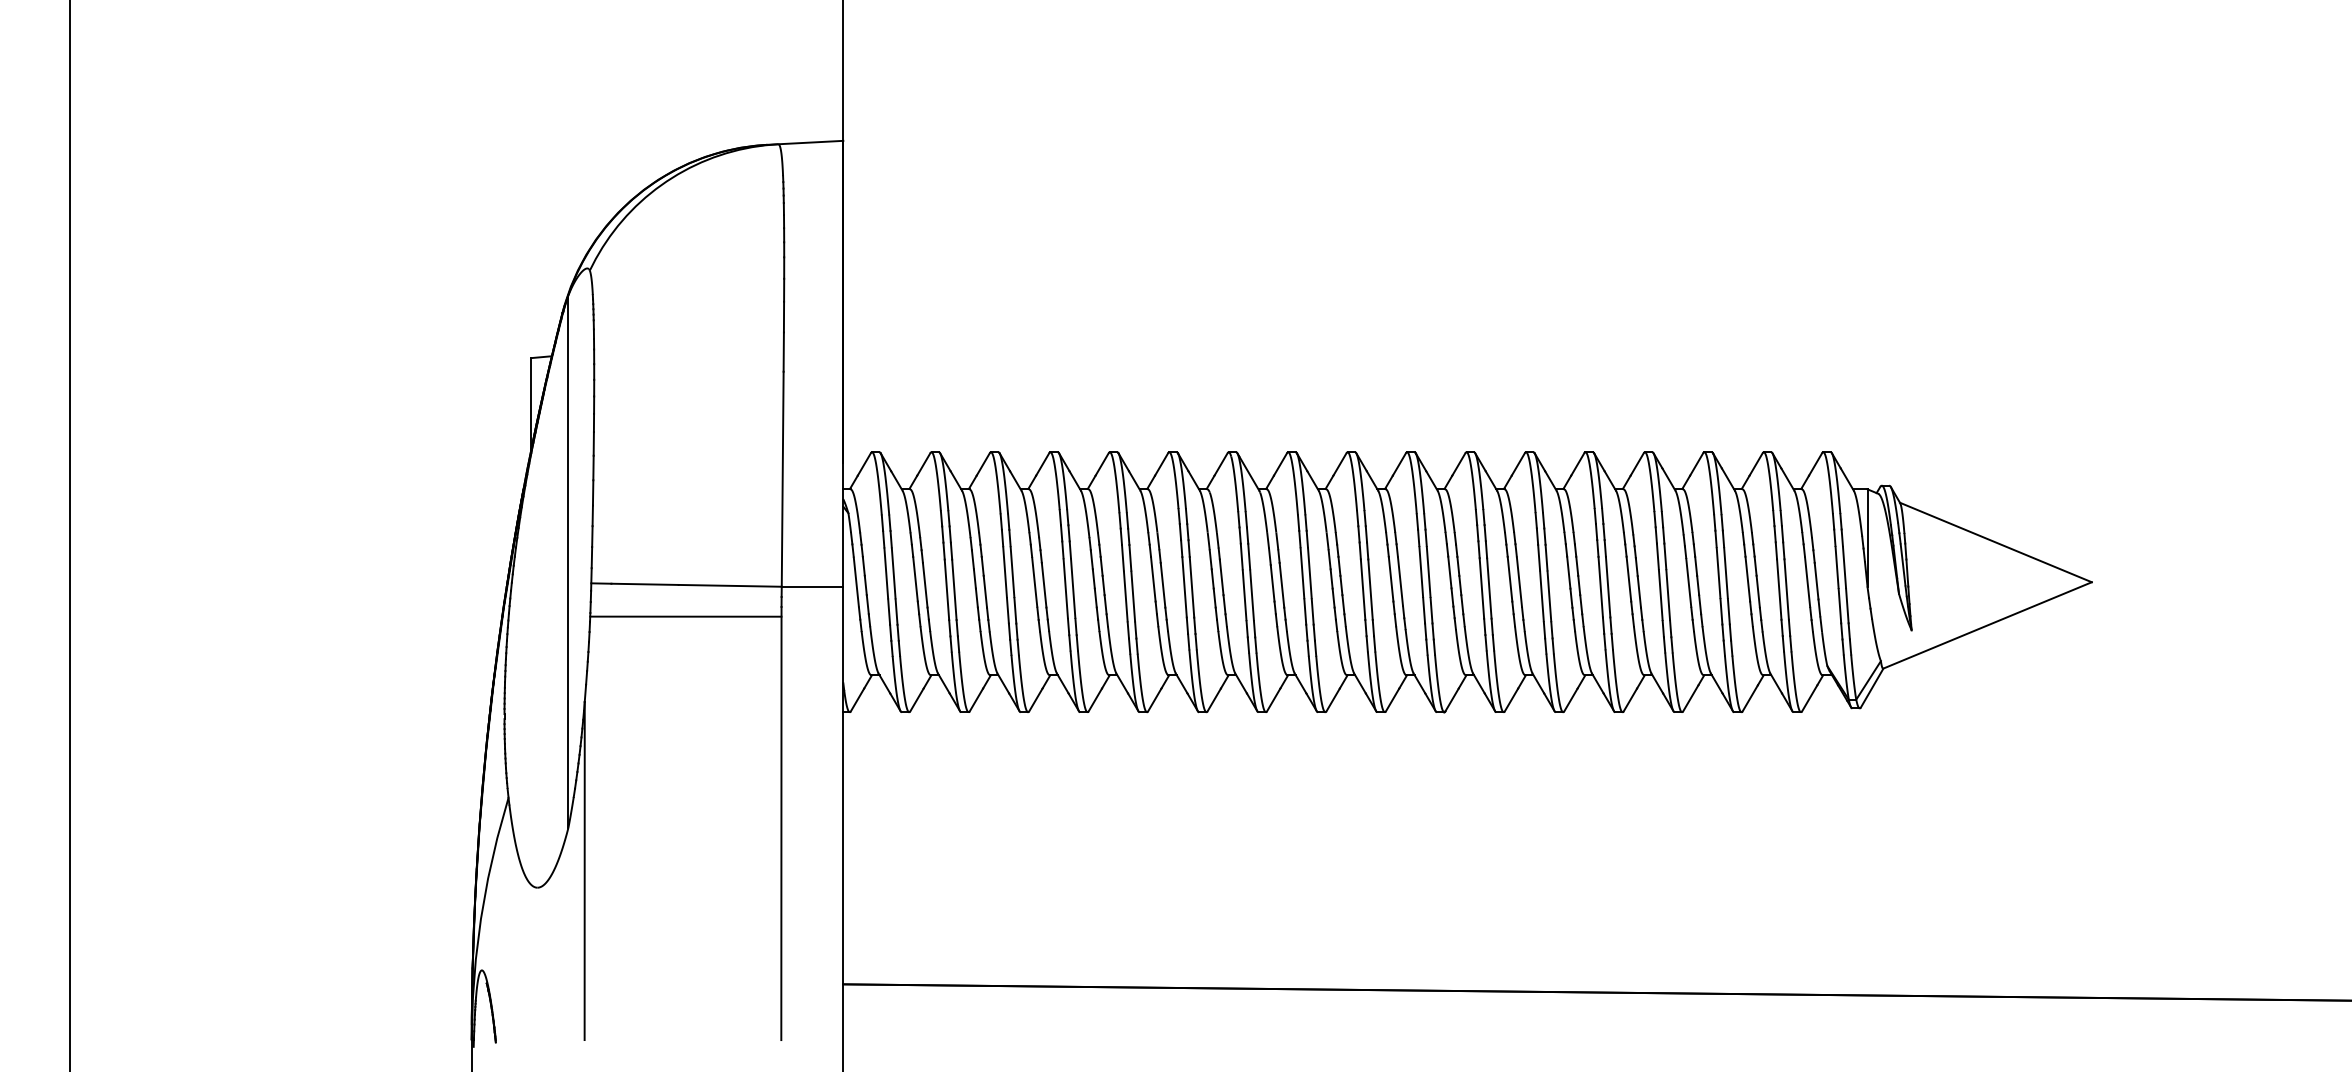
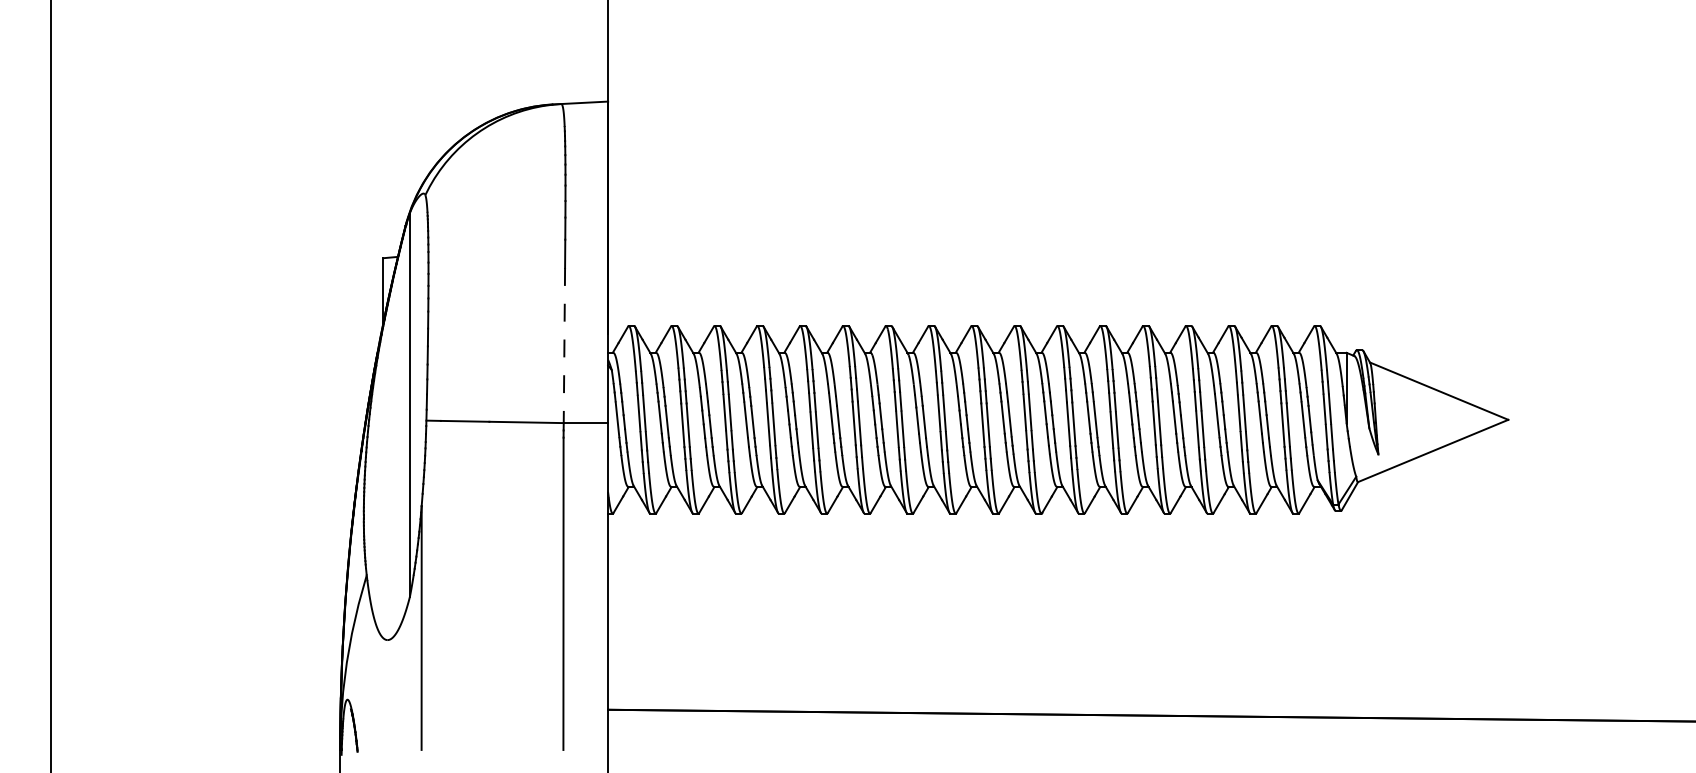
line: (782, 479) -> (564, 345), solid -> dashed
line: (685, 616) -> (494, 444), removed

